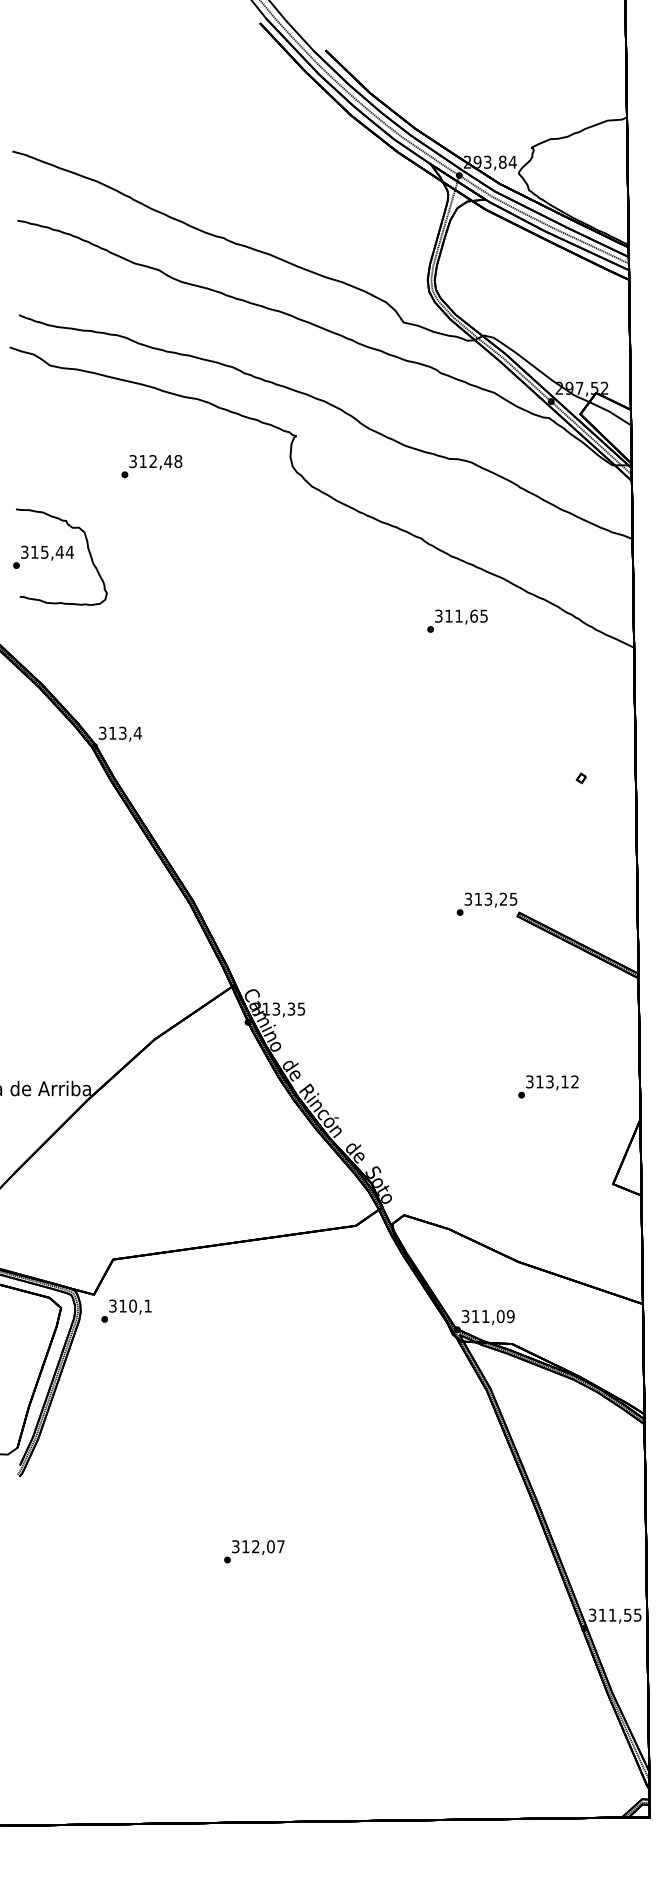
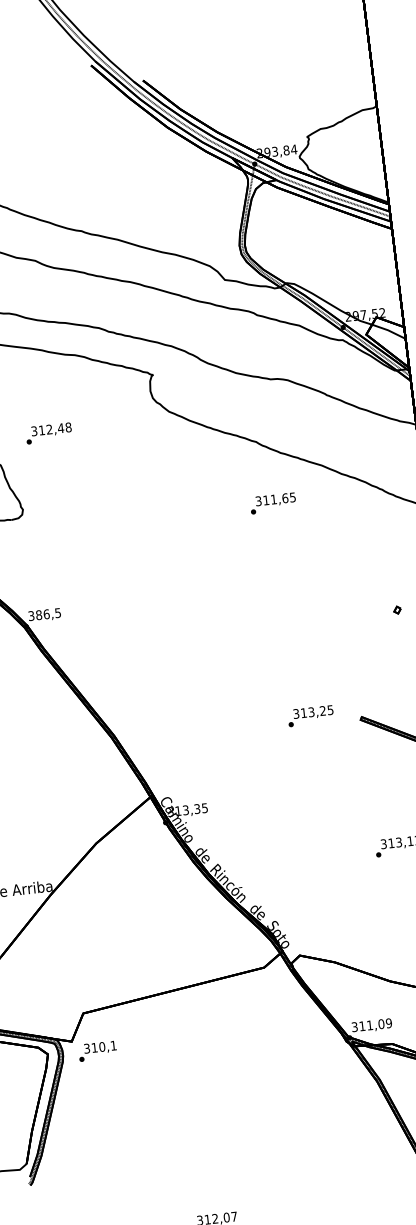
text: (151, 466) -> (48, 433), moved
text: (457, 620) -> (273, 502), moved
text: (124, 732) -> (47, 613), 313,4 -> 386,5
text: (486, 903) -> (310, 715), moved

